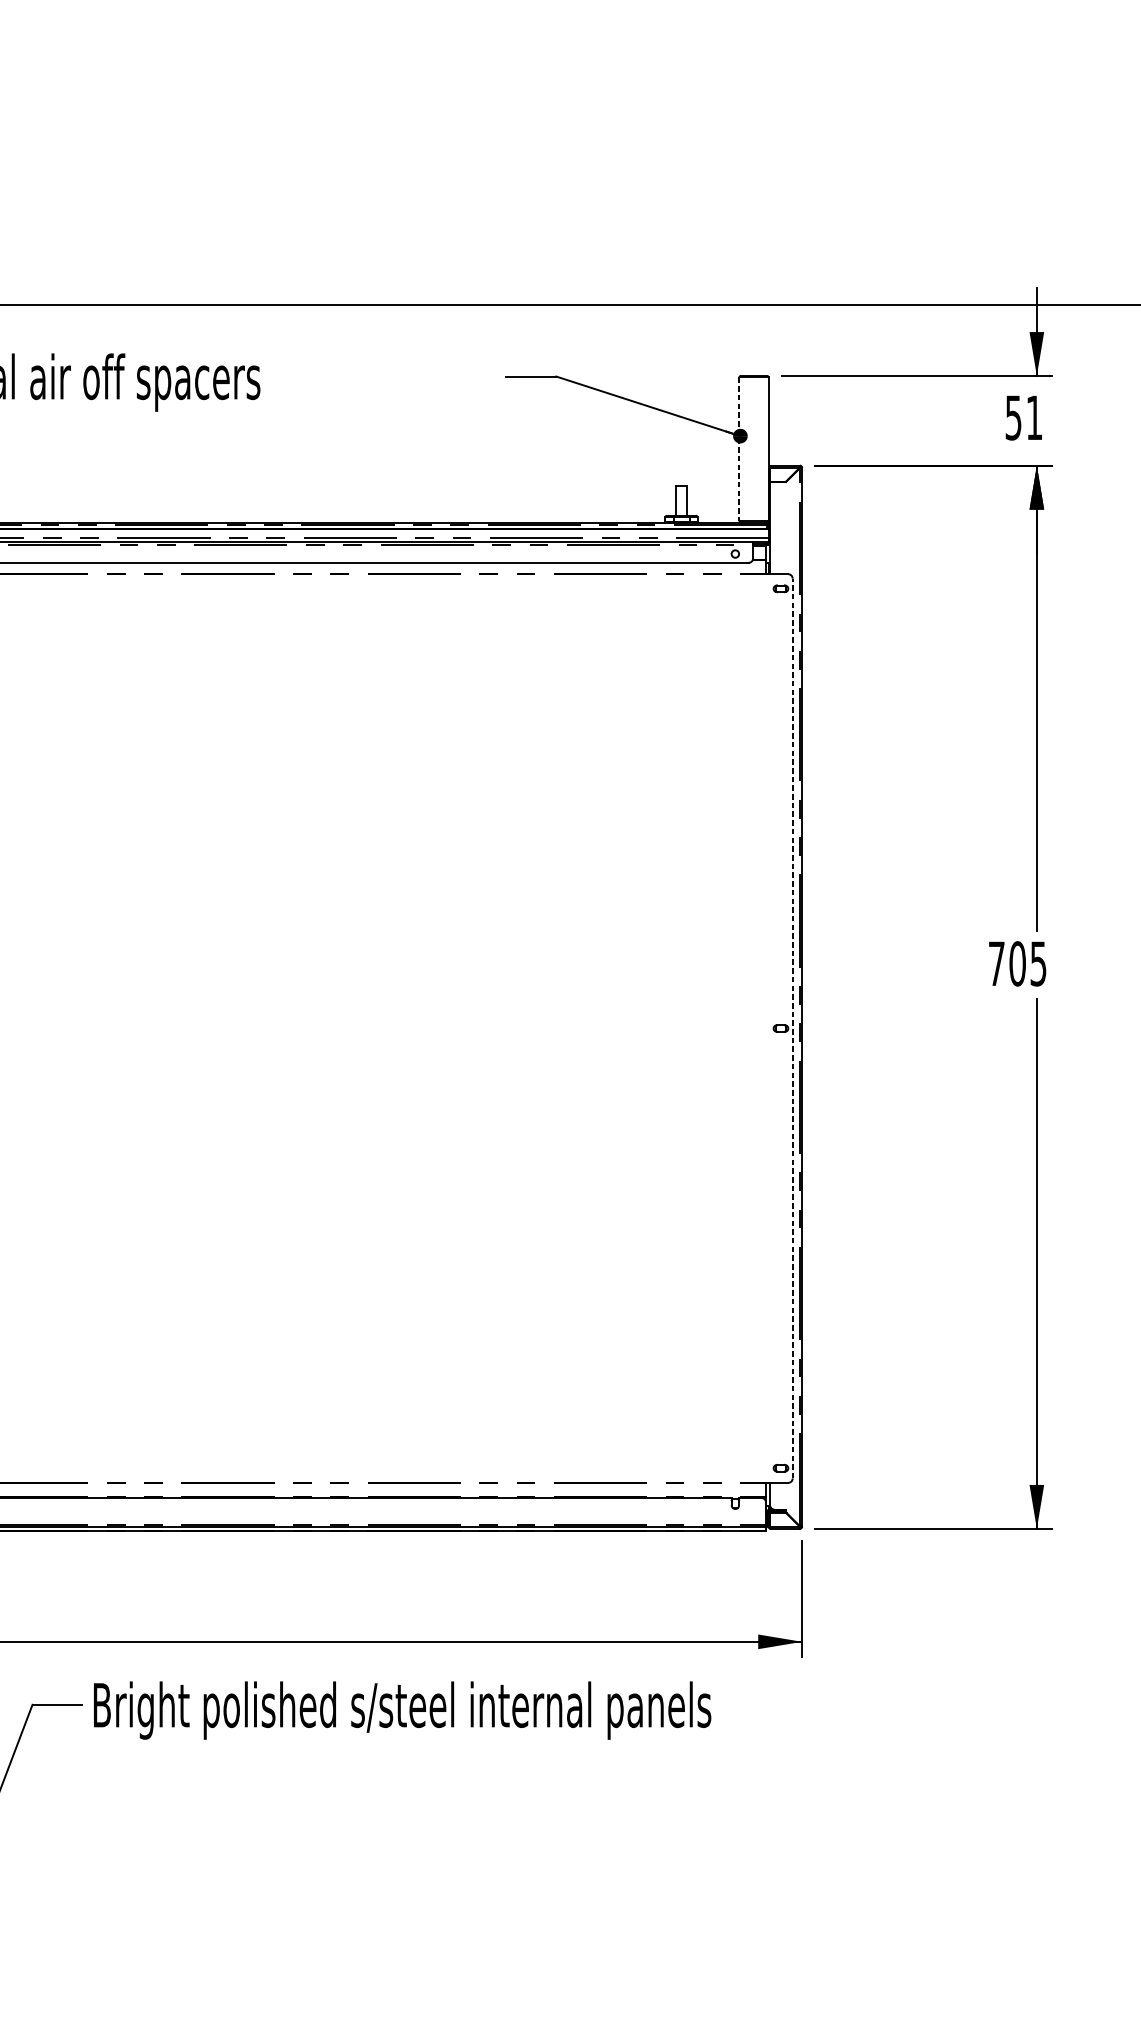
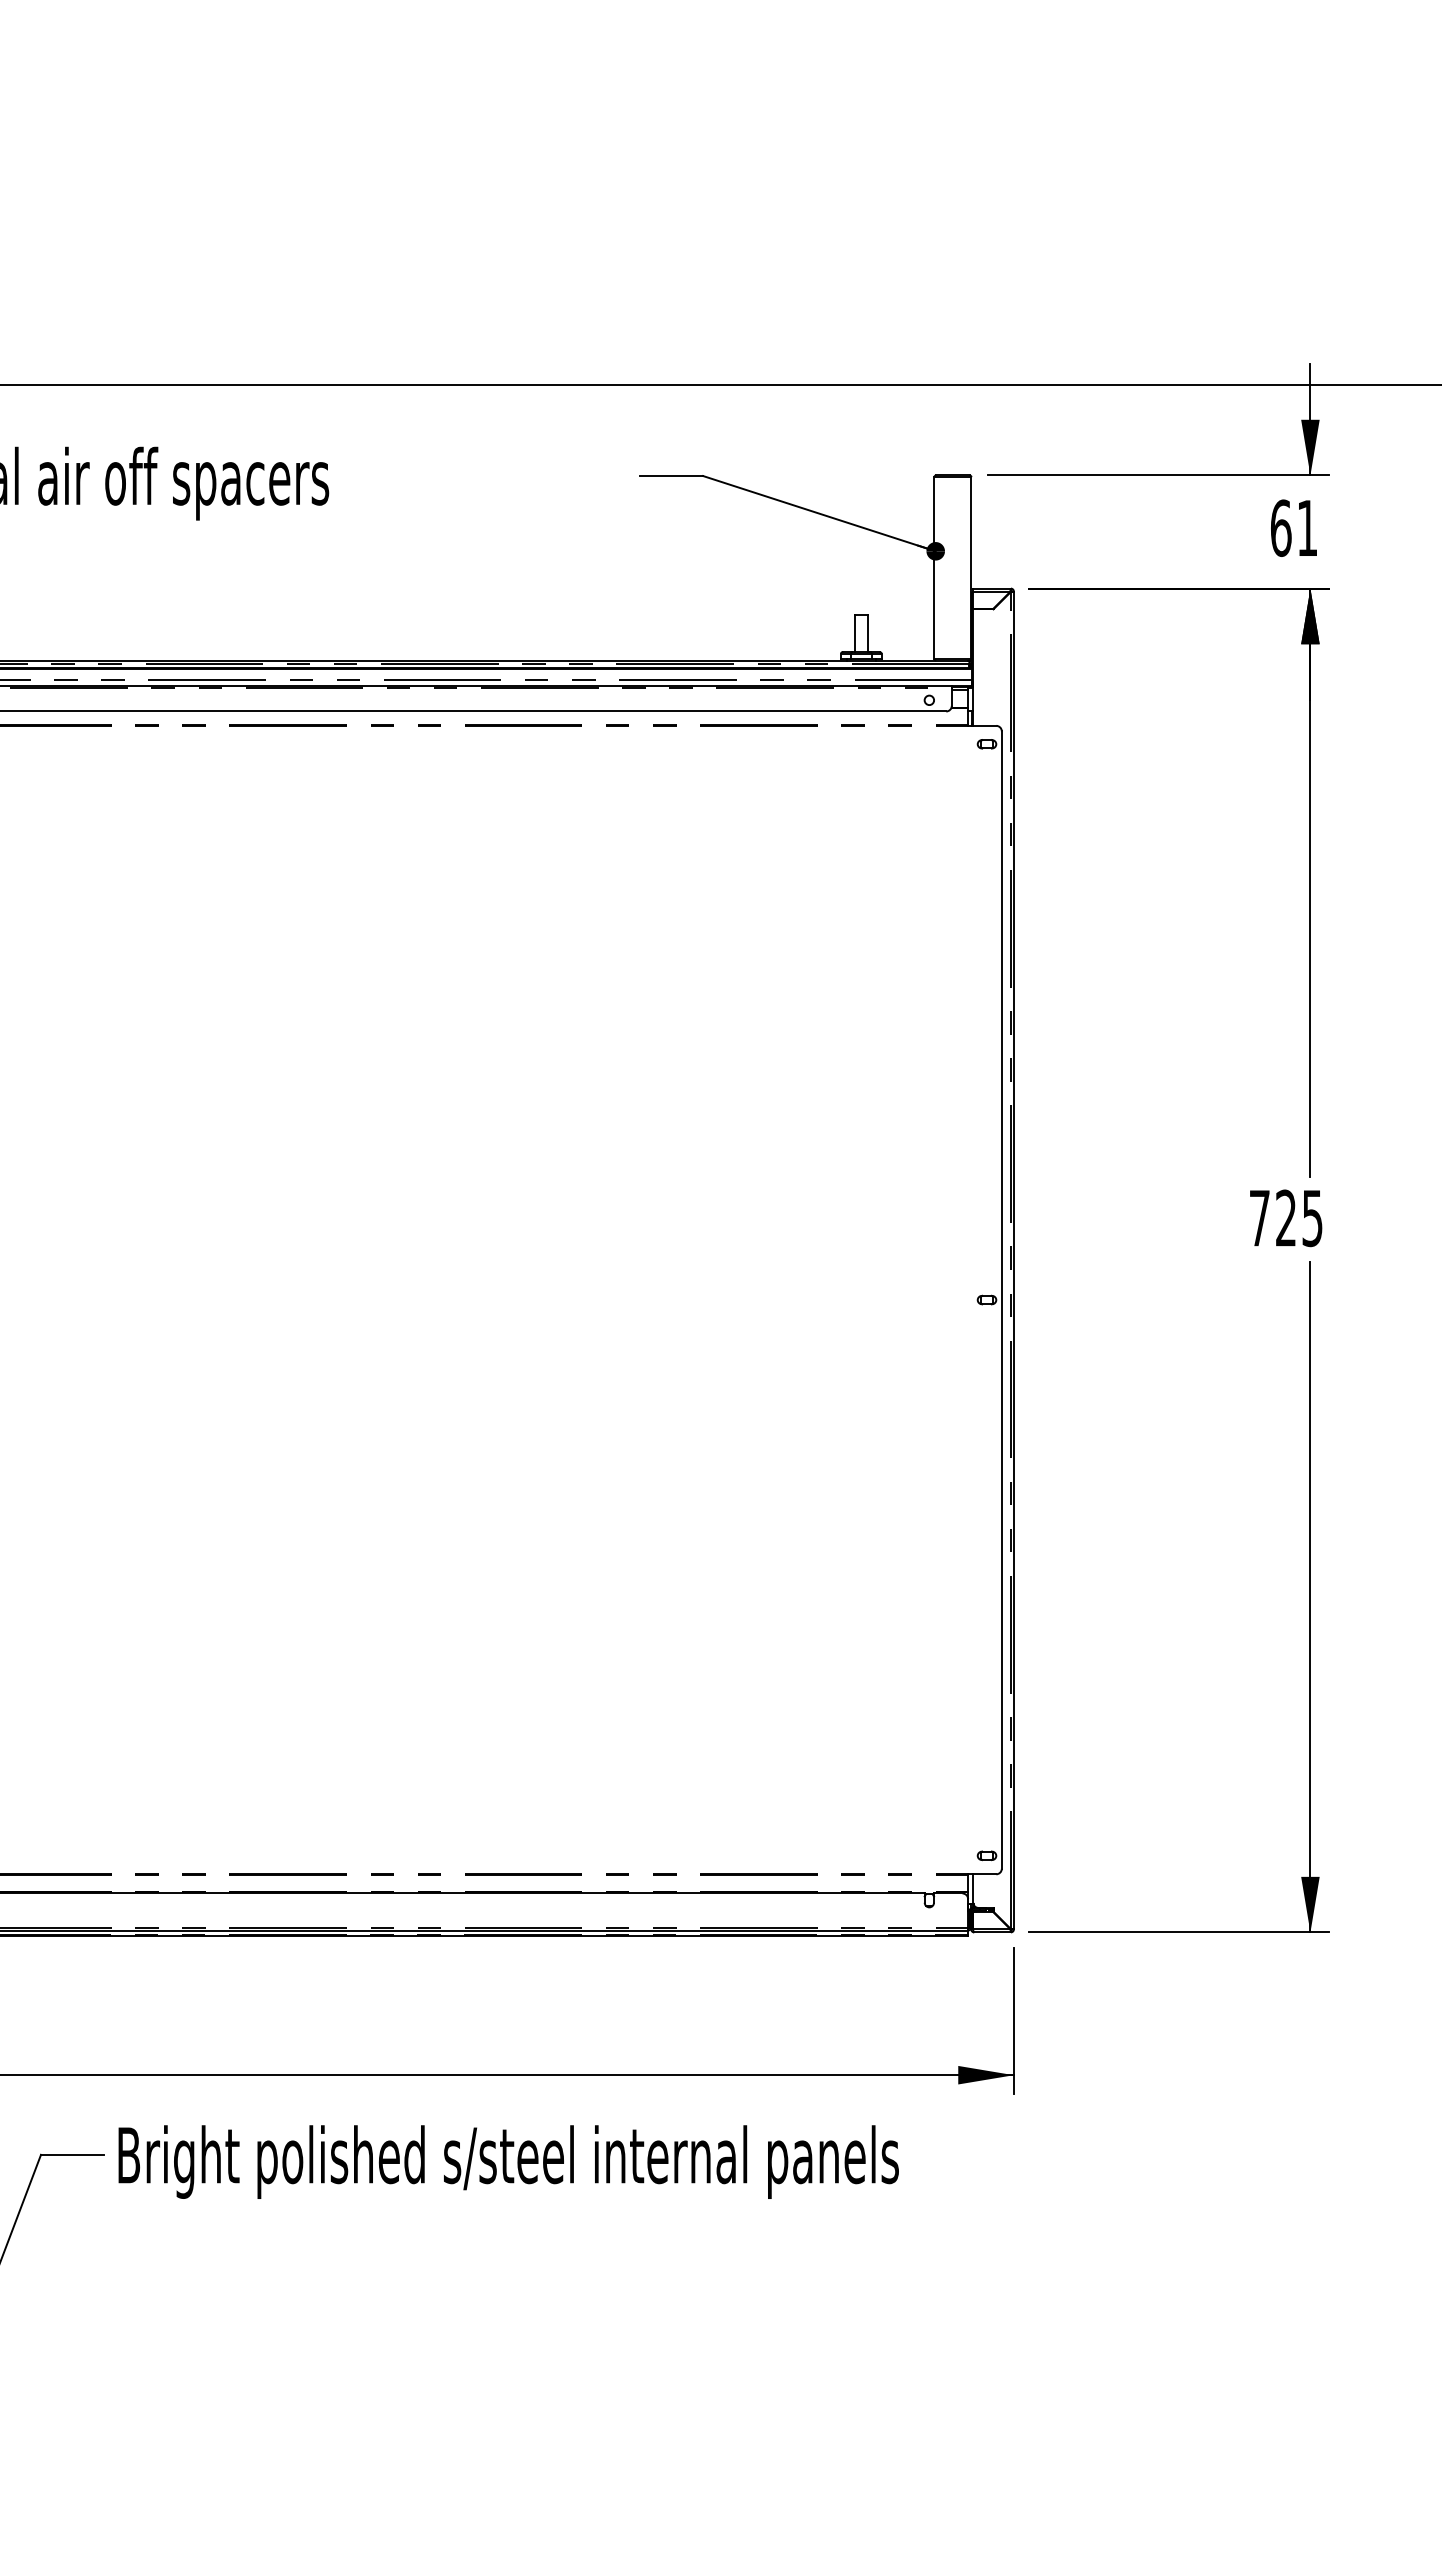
text: (1013, 417) -> (1281, 527), 51 -> 61
line: (739, 449) -> (934, 568), dashed -> solid
text: (1017, 964) -> (1285, 1218), 705 -> 725
line: (792, 1028) -> (1001, 1300), dashed -> solid

